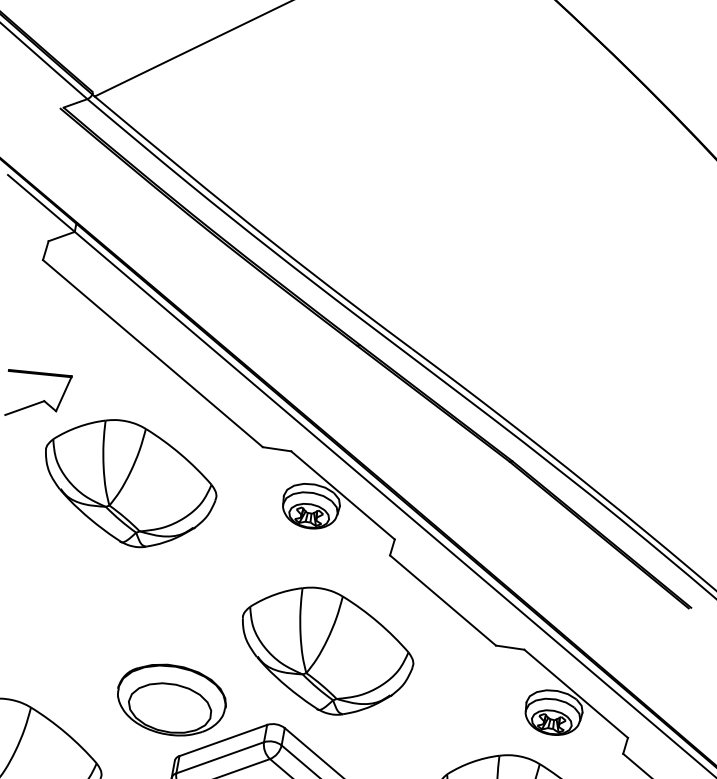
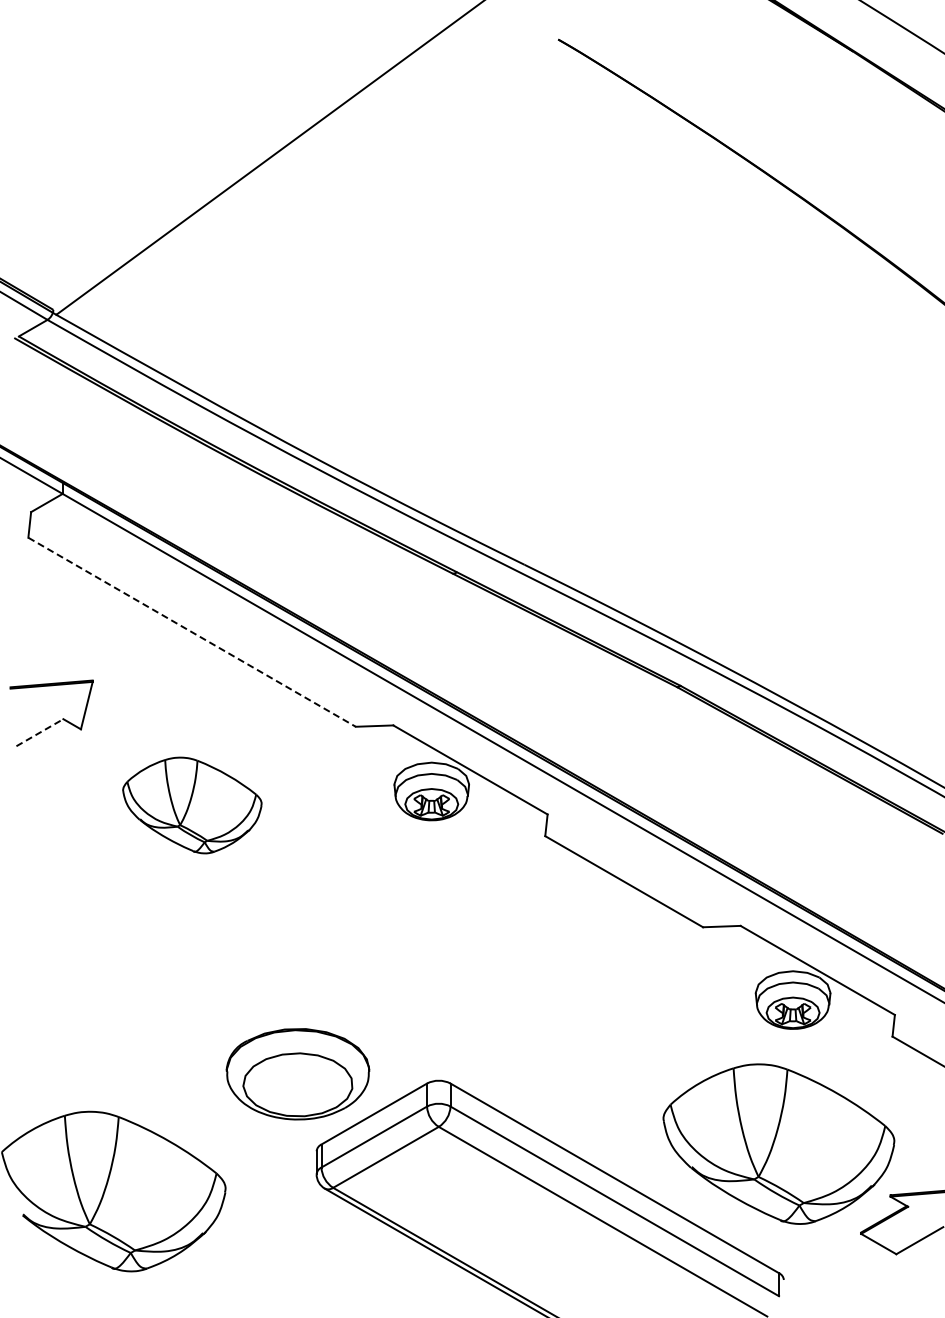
line: (153, 353) -> (192, 632), solid -> dashed
line: (25, 408) -> (40, 732), solid -> dashed
part: (129, 483) -> (192, 805), size x0.6
part: (326, 651) -> (485, 974), removed

